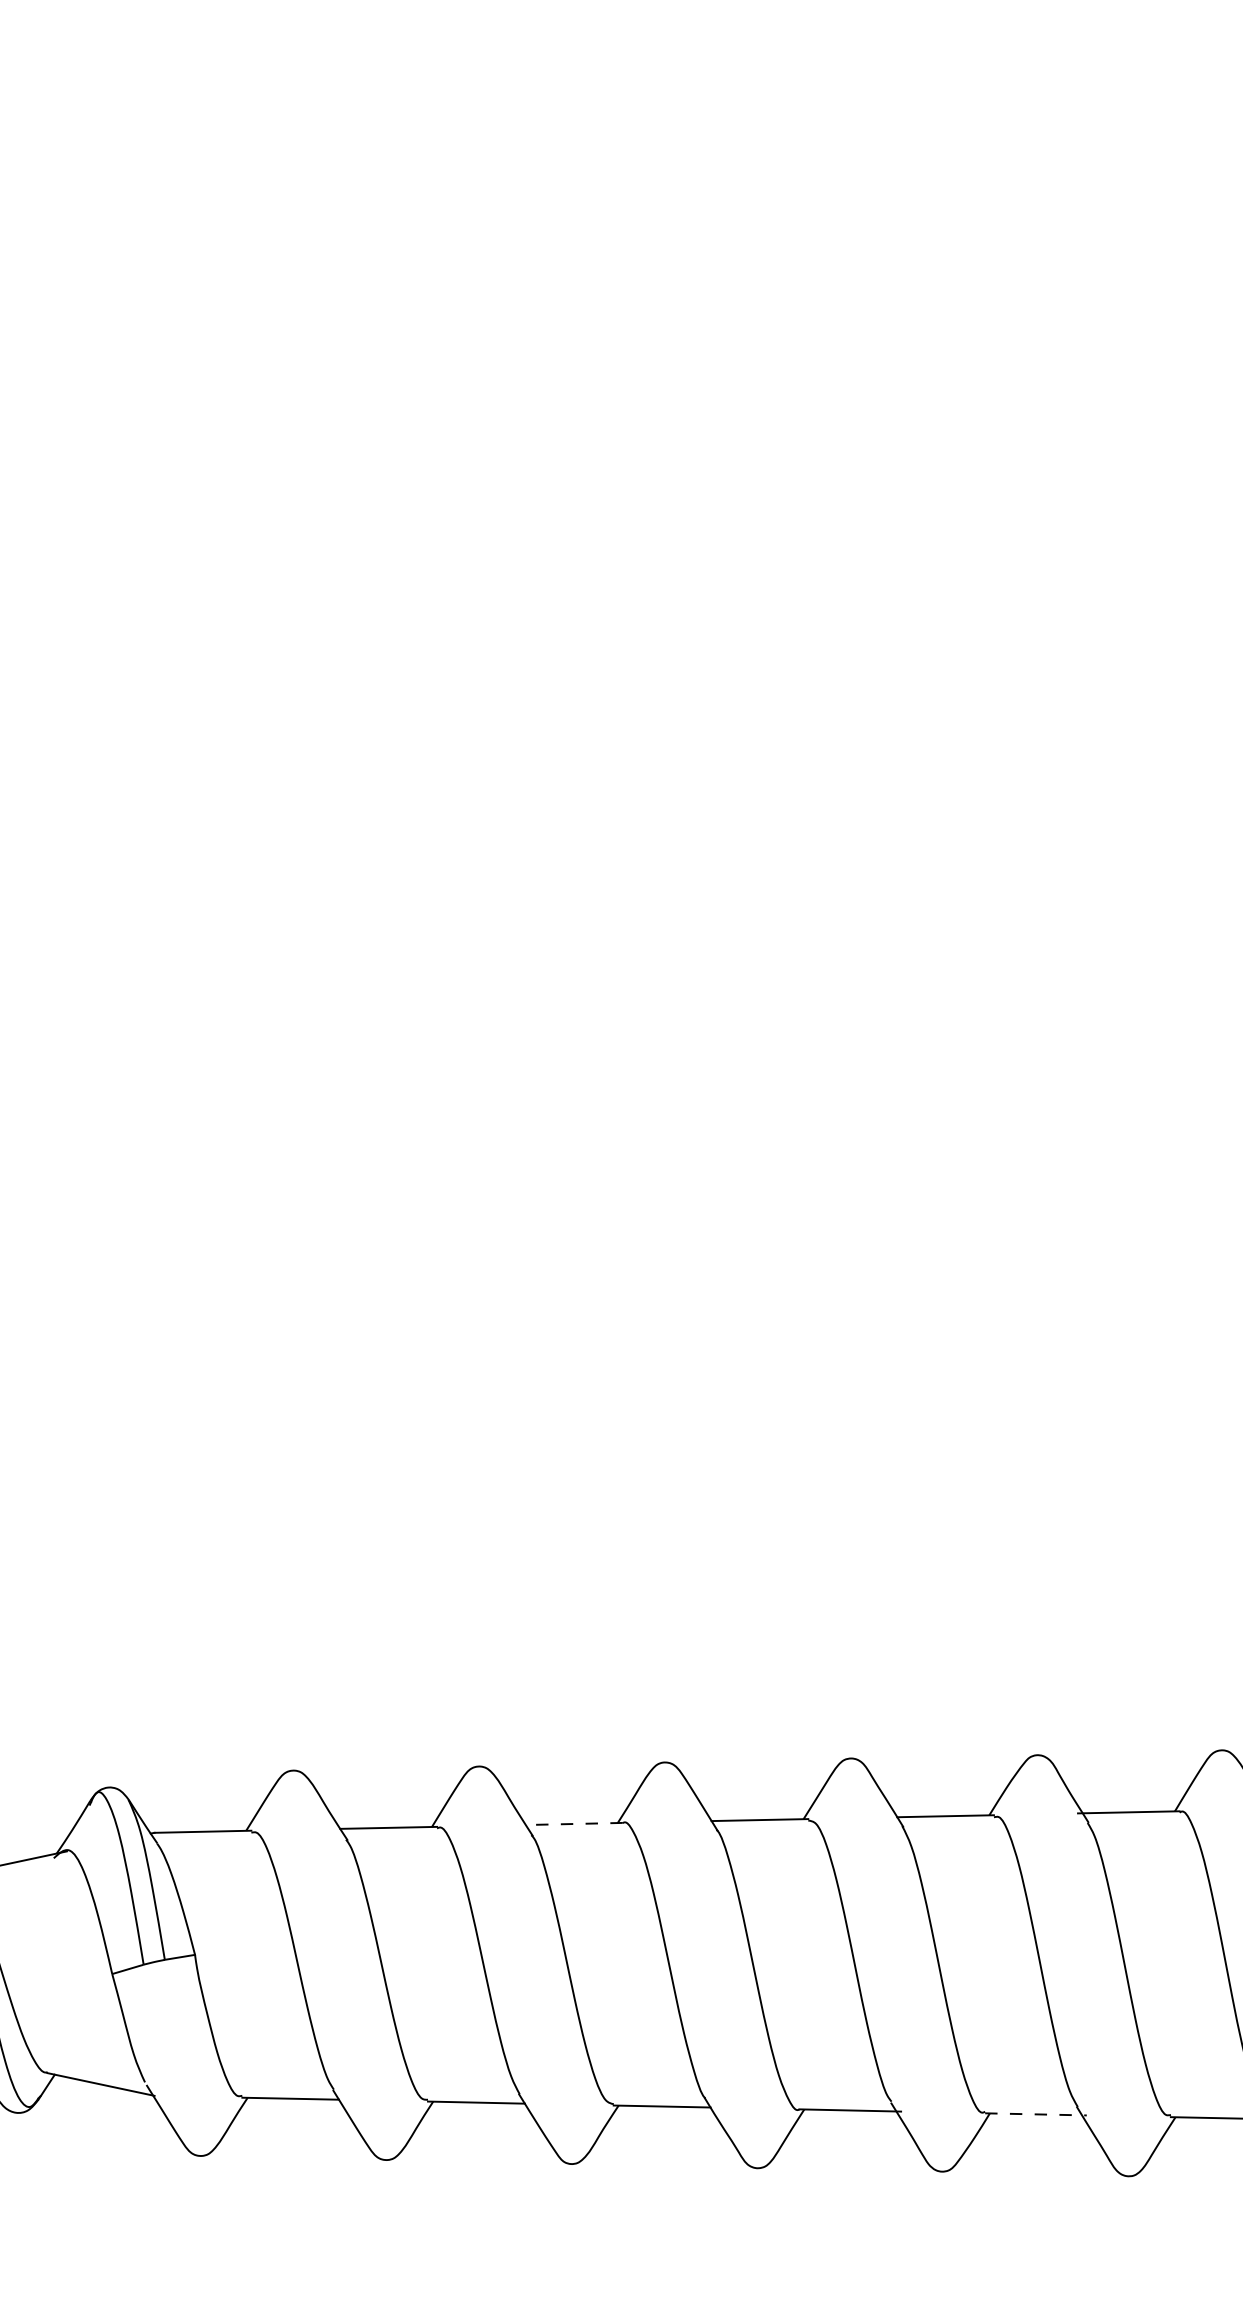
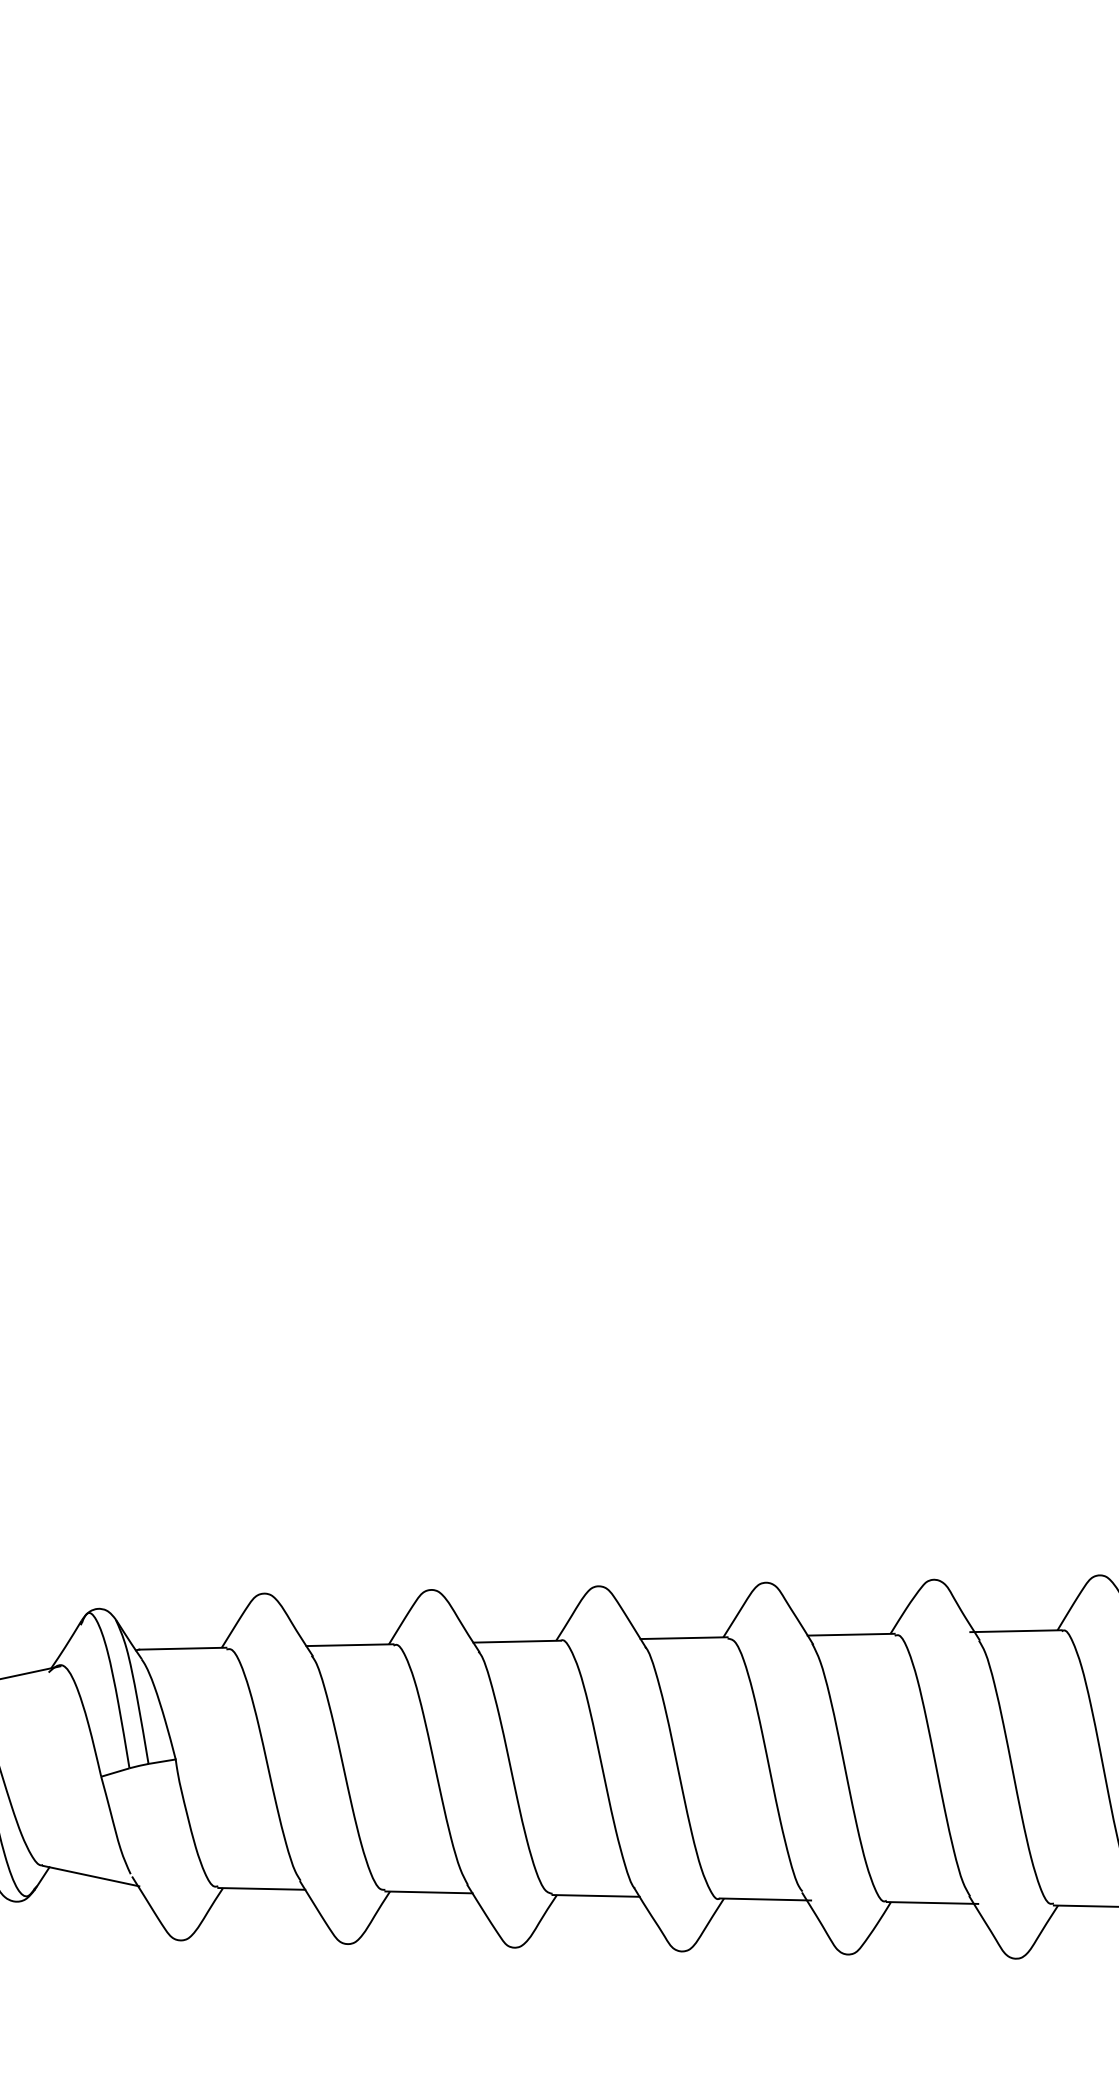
line: (573, 1823) -> (516, 1641), dashed -> solid
line: (1035, 2114) -> (932, 1903), dashed -> solid

